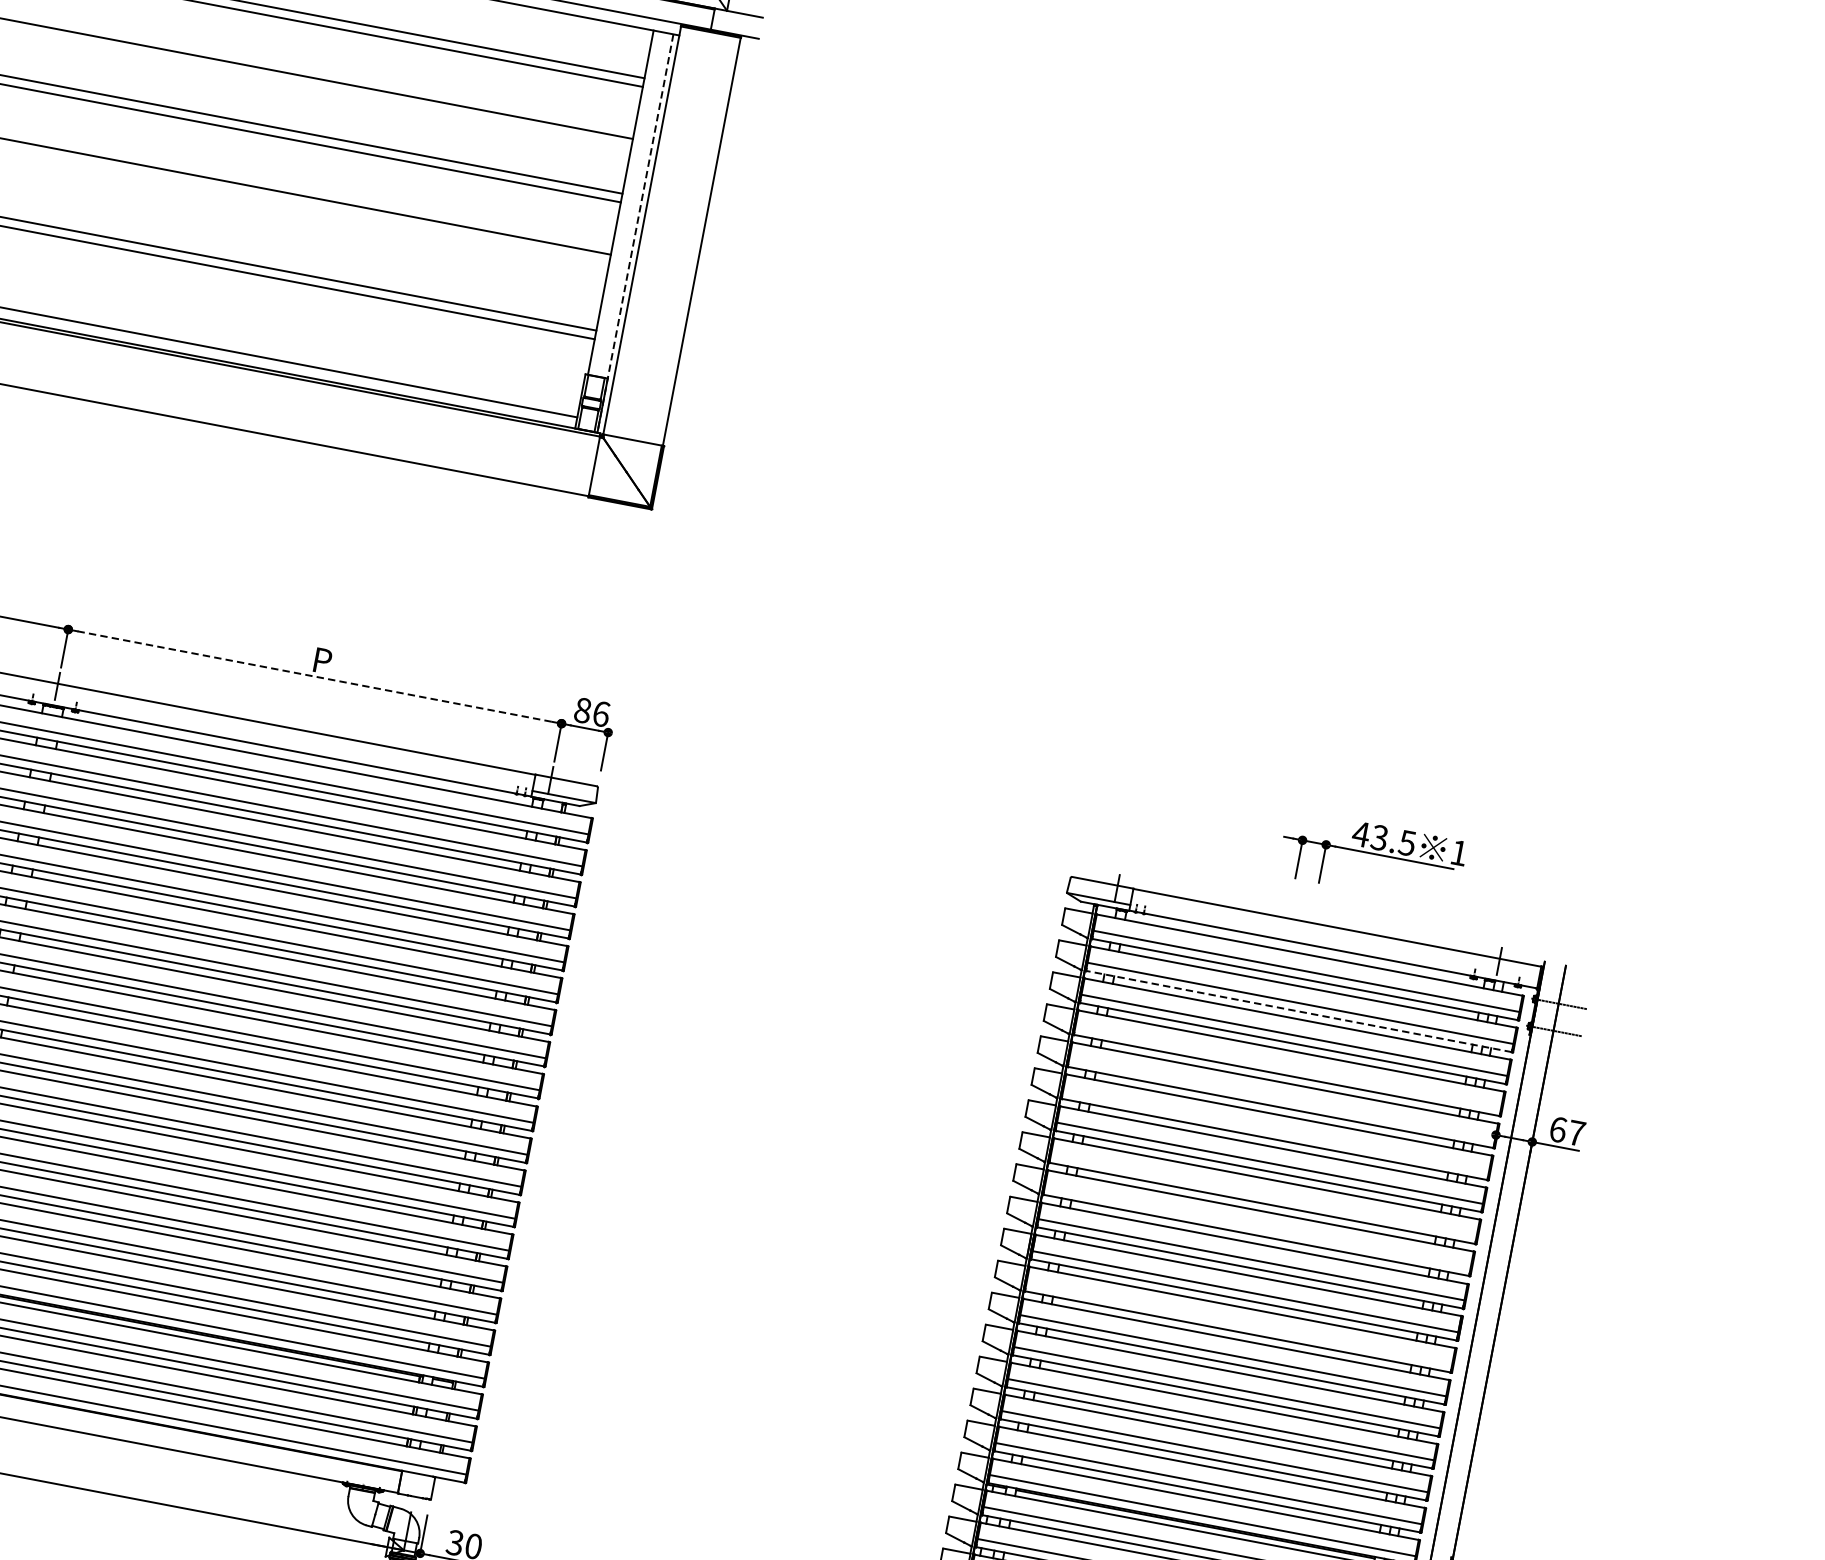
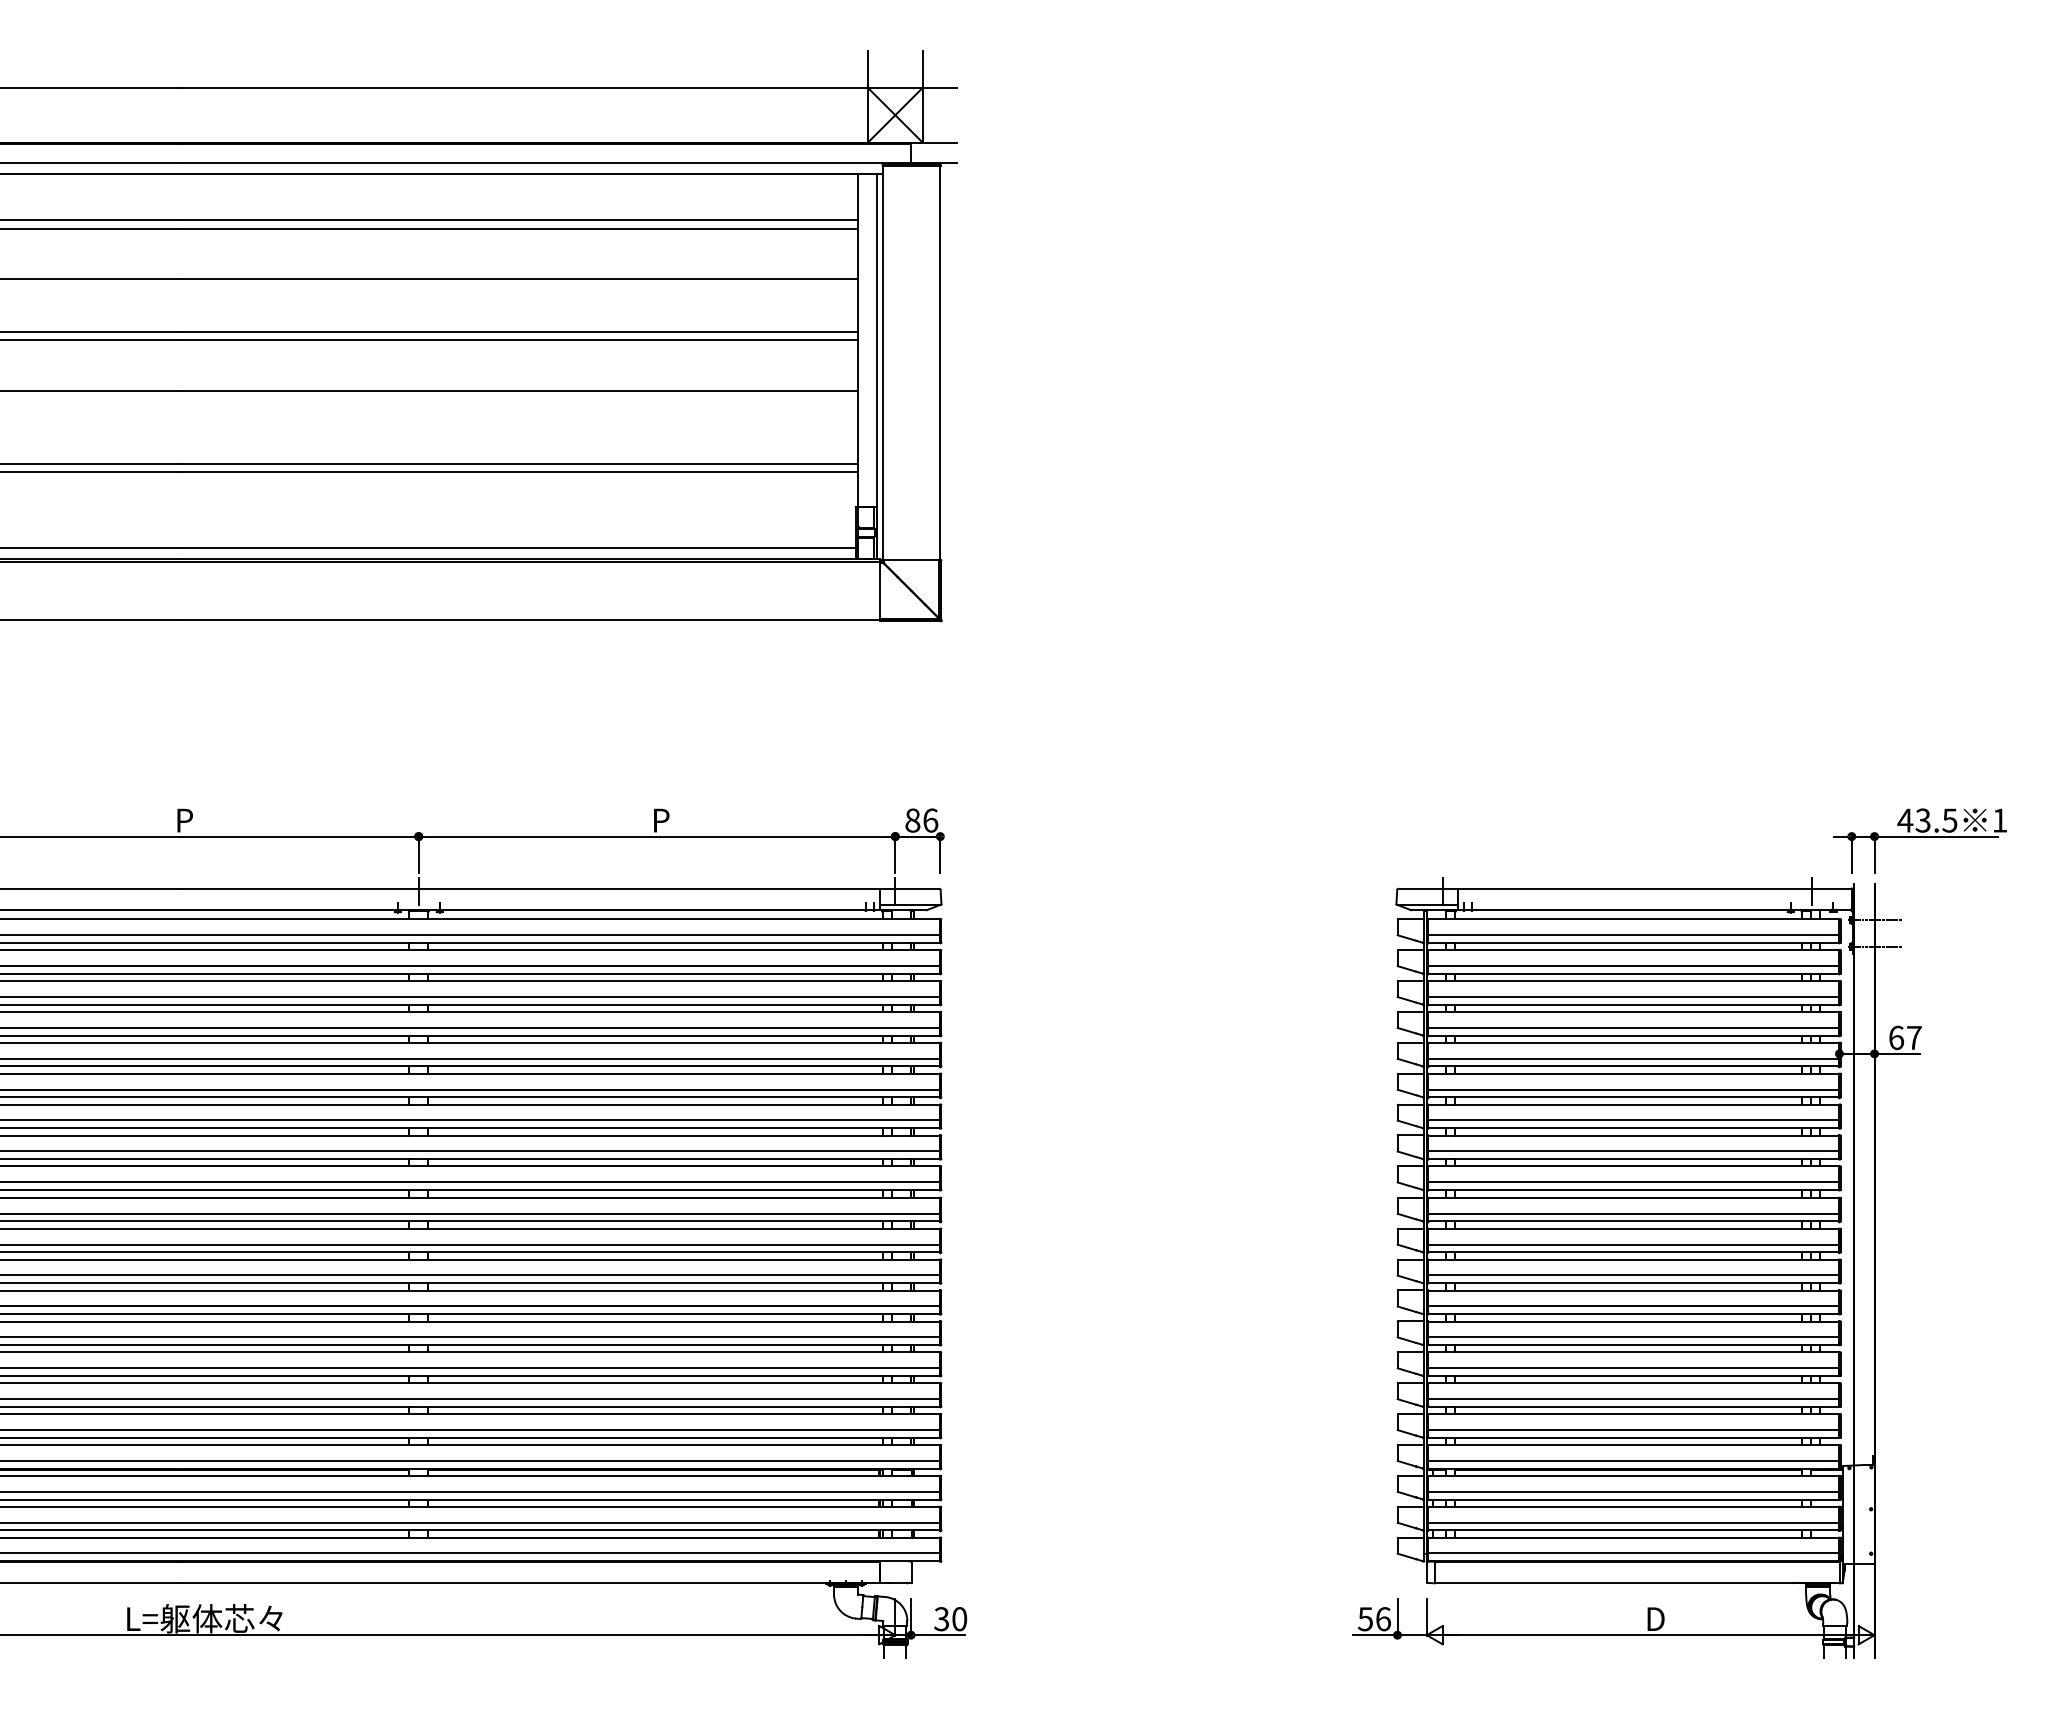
line: (635, 234) -> (877, 367), dashed -> solid
line: (315, 676) -> (657, 836), dashed -> solid
part: (1371, 857) -> (1919, 840), moved
line: (1298, 1011) -> (1633, 973), dashed -> solid
line: (1288, 1067) -> (1633, 1027), added
line: (1281, 1099) -> (1633, 1058), added
line: (1275, 1131) -> (1633, 1089), added
line: (1263, 1195) -> (1633, 1151), added
line: (1257, 1227) -> (1633, 1182), added
line: (1239, 1323) -> (1633, 1275), added

